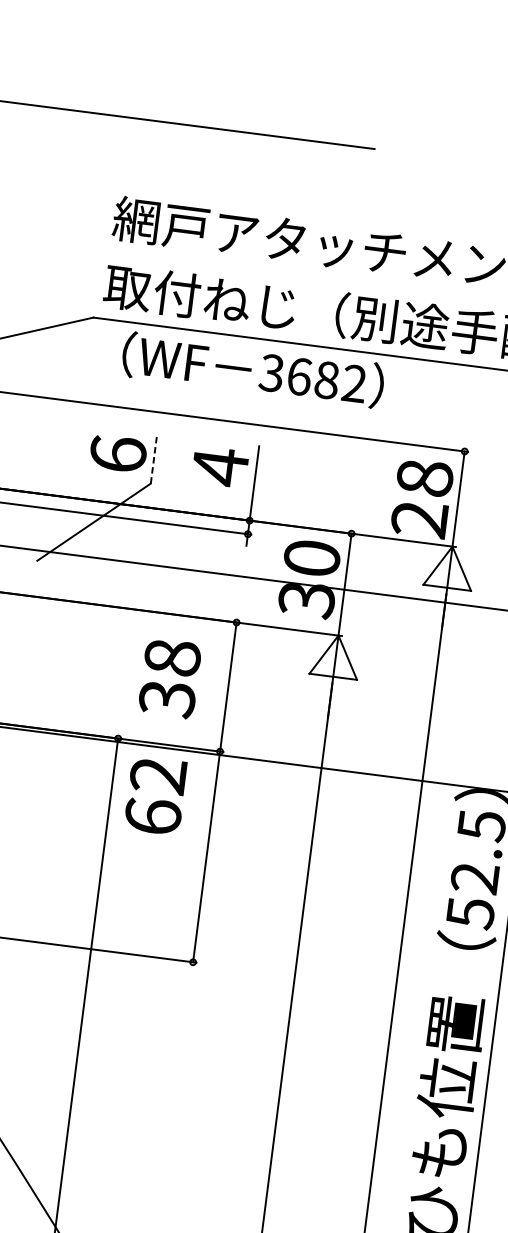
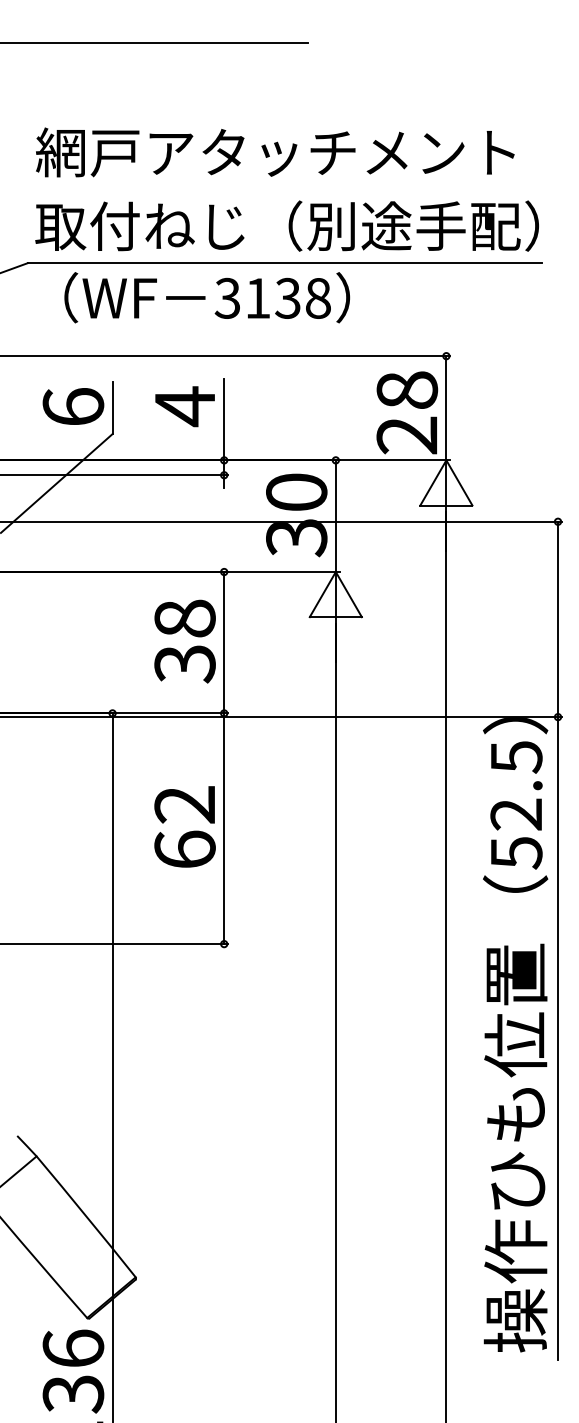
text: (327, 379) -> (288, 297), 3682 -> 3138
line: (153, 459) -> (112, 407), dashed -> solid
text: (169, 678) -> (184, 641), moved
text: (155, 795) -> (184, 826), moved

